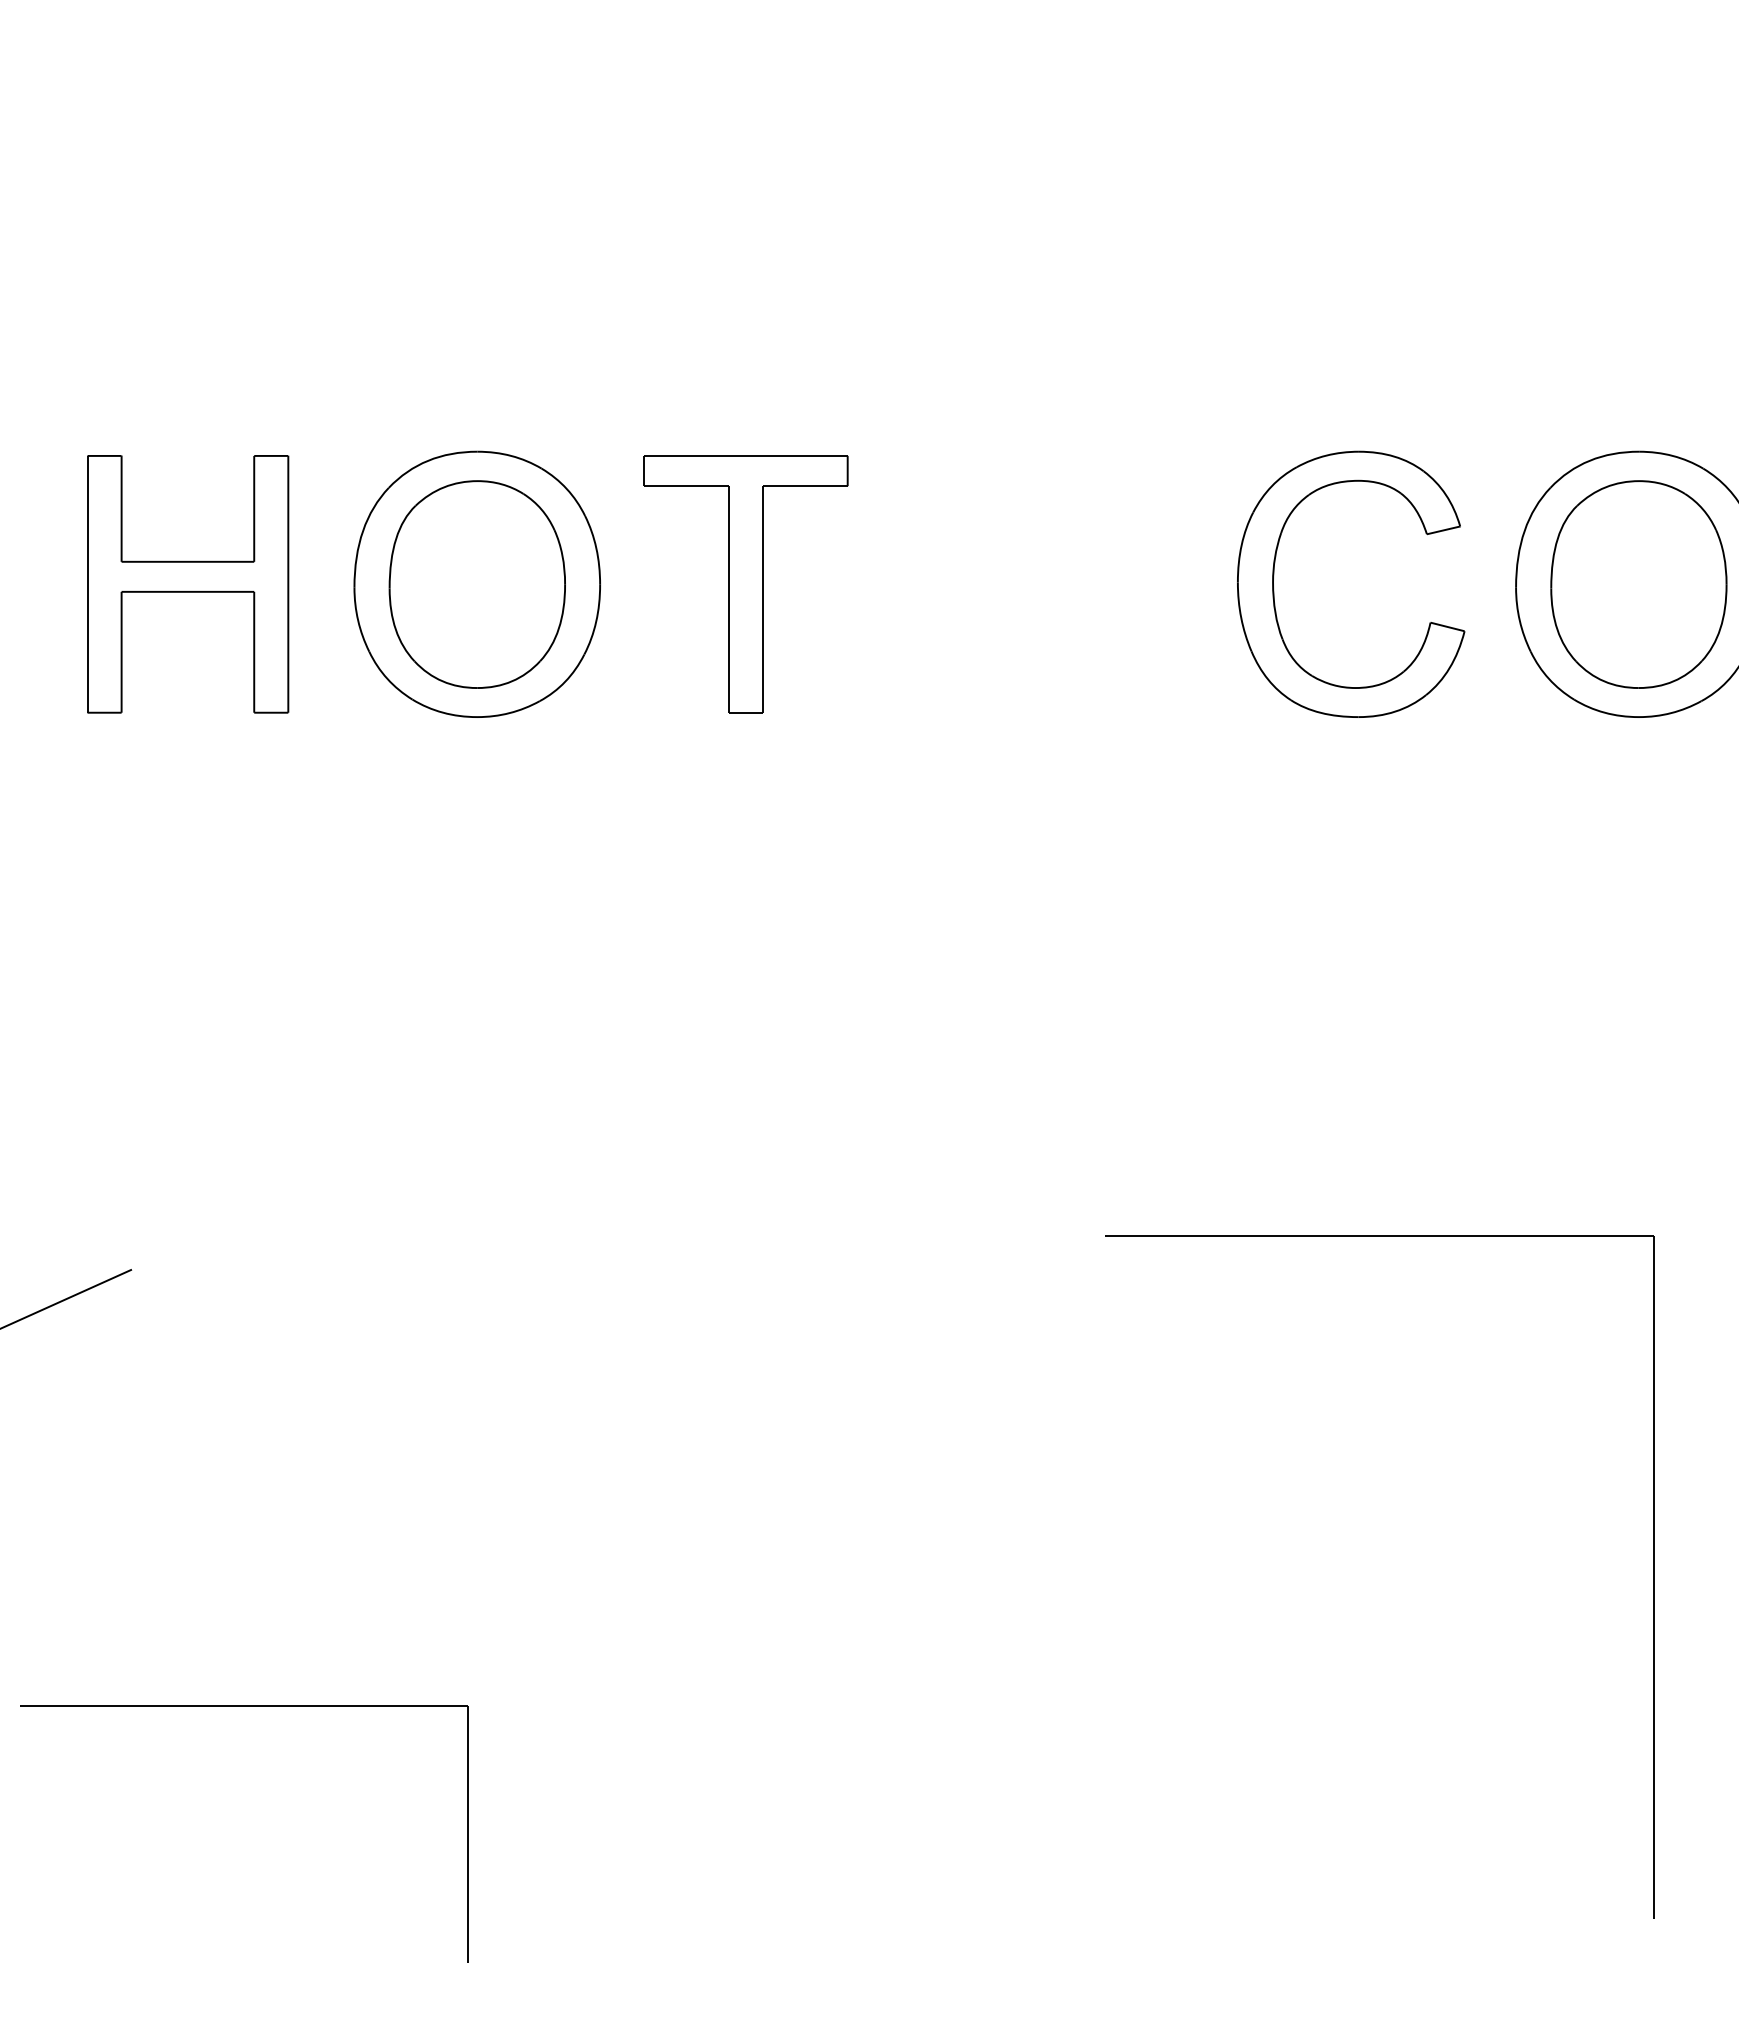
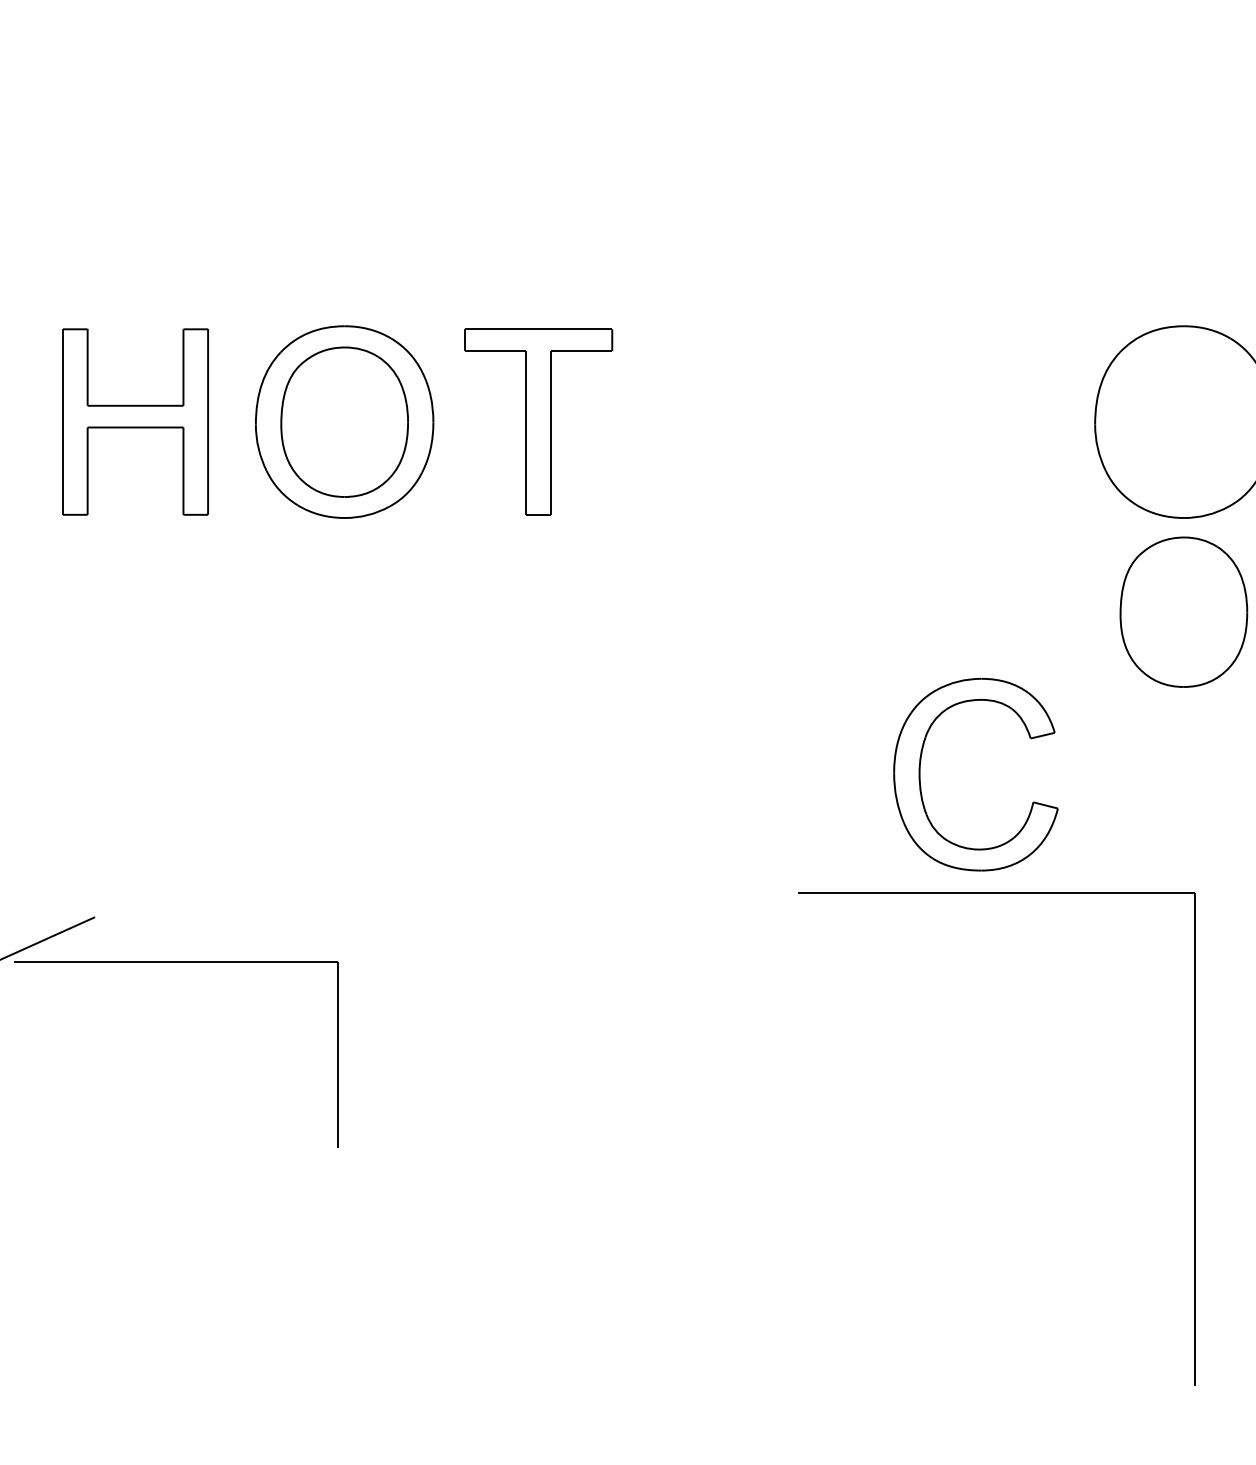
part: (1638, 584) -> (1183, 612), moved
part: (1274, 590) -> (920, 779), moved
part: (244, 1706) -> (176, 962), moved

